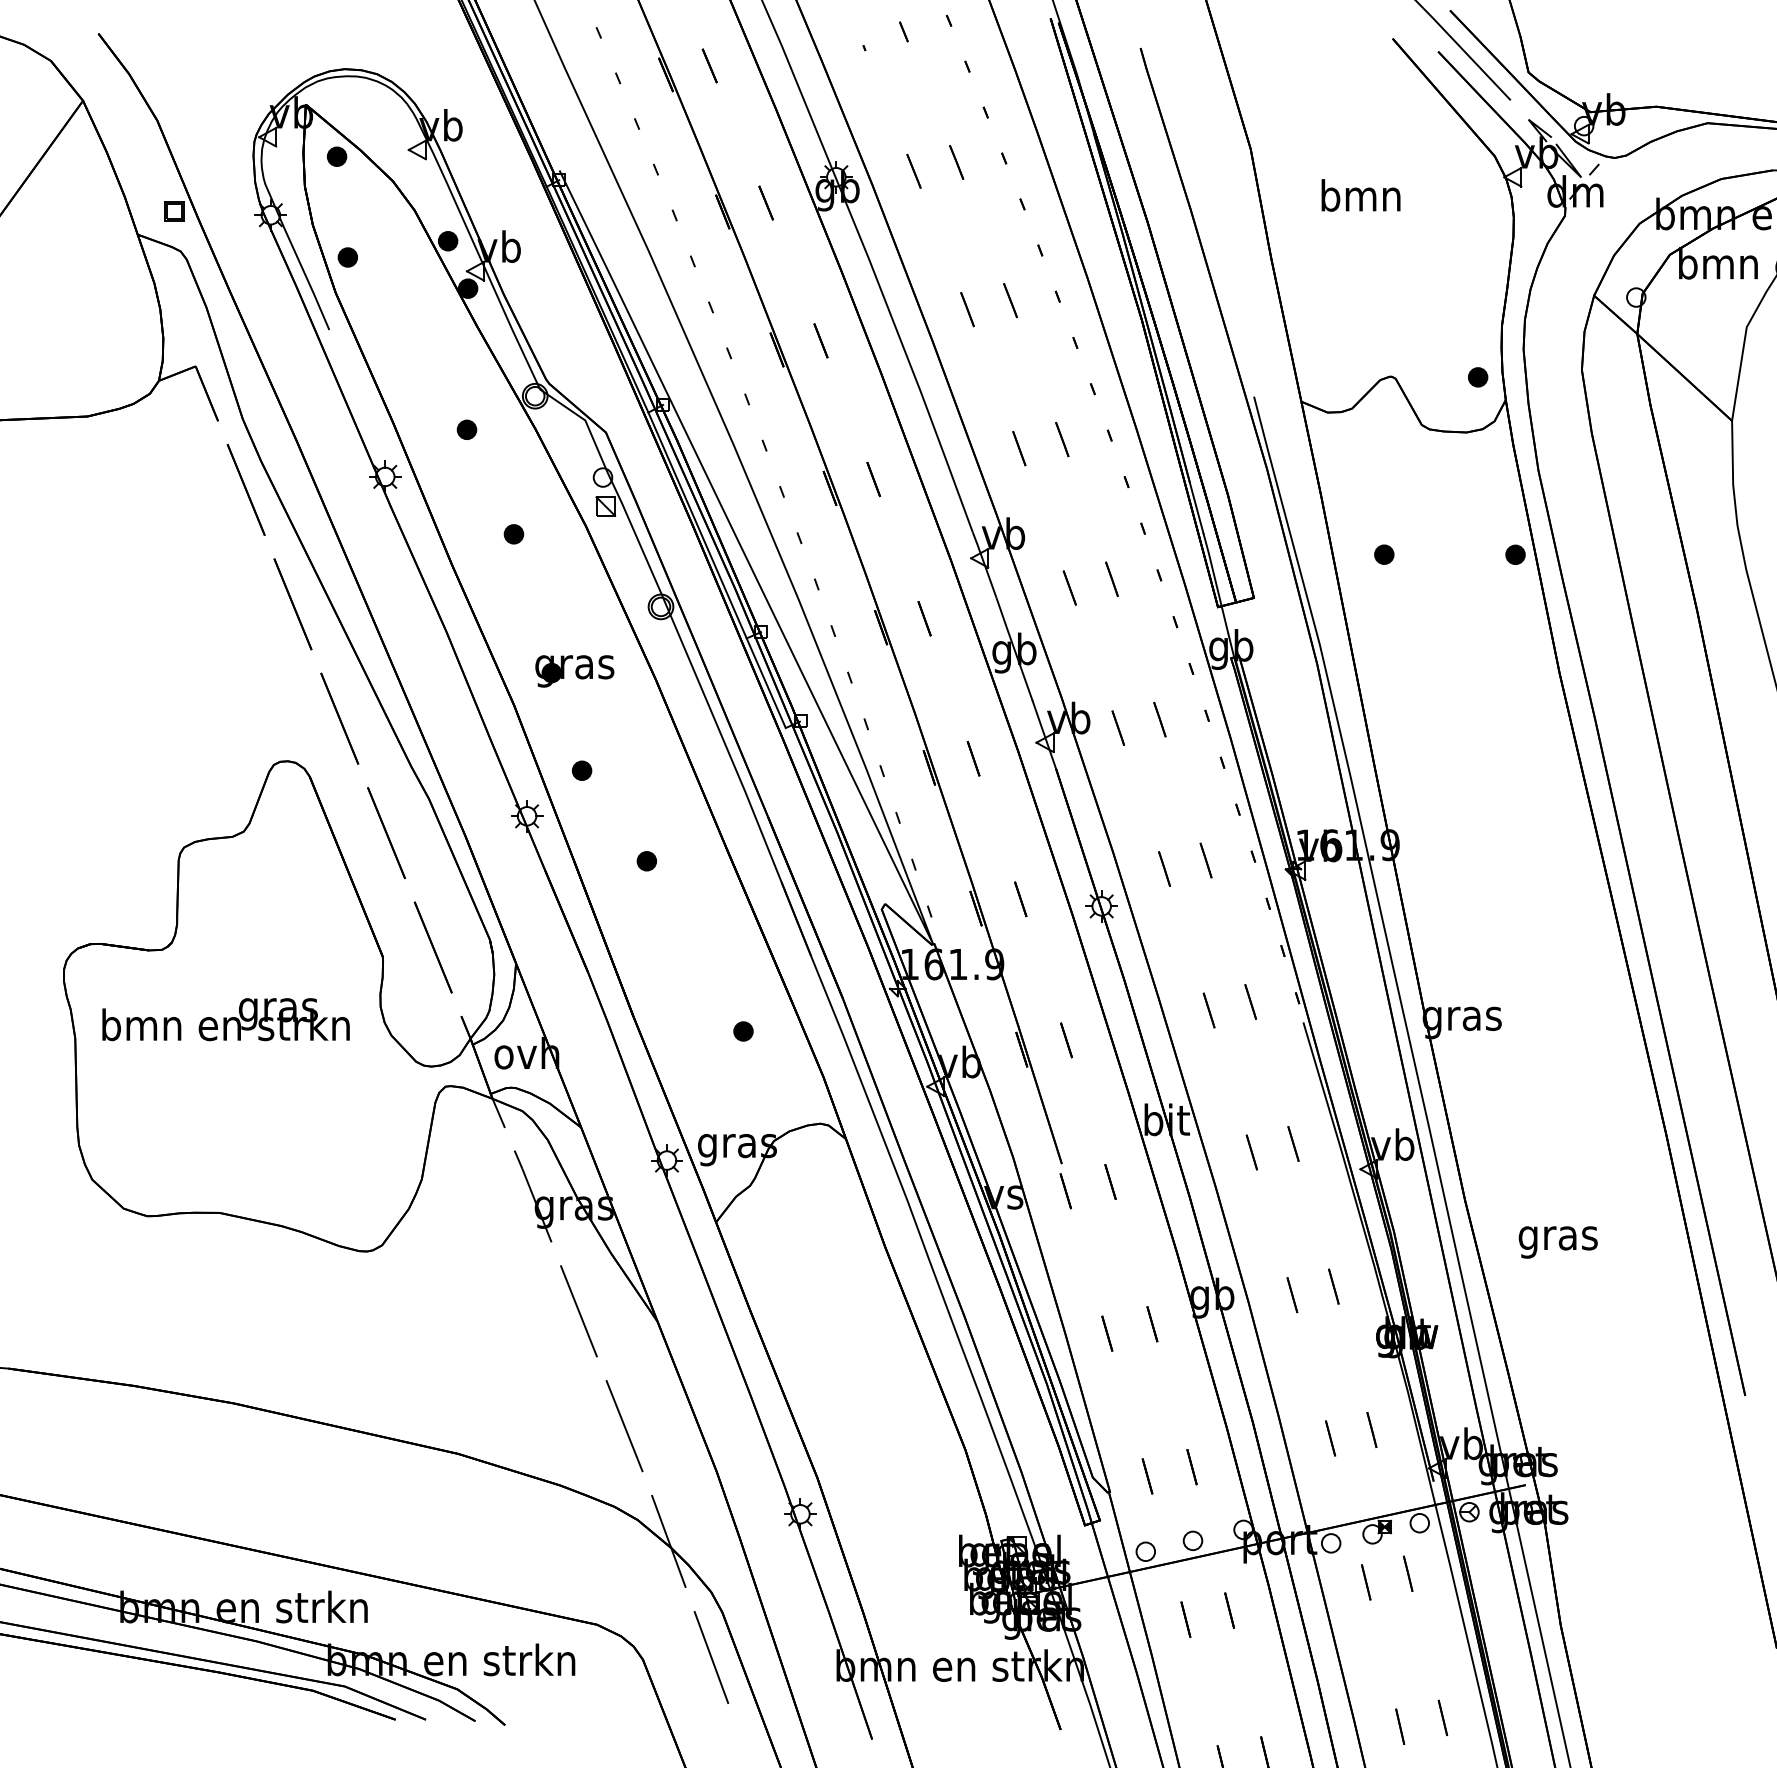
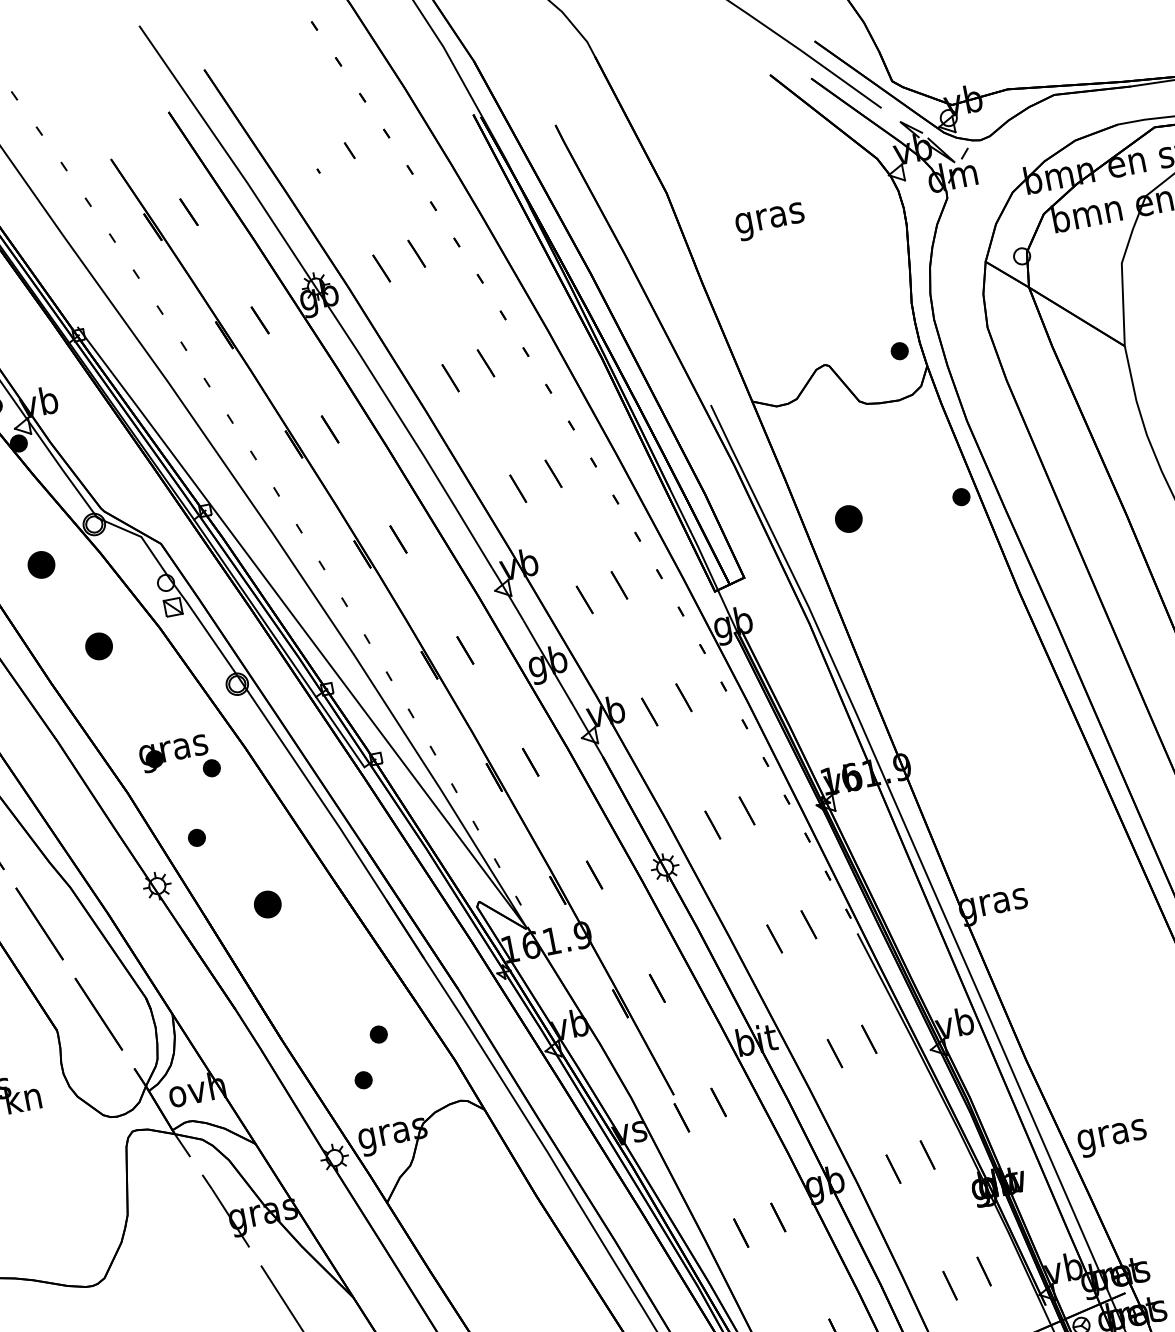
text: (1360, 199) -> (769, 218), bmn -> gras
part: (466, 429) -> (40, 564), size x1.6
part: (513, 534) -> (98, 646), size x1.6
part: (1384, 554) -> (849, 518), size x1.6
part: (613, 695) -> (211, 768), added
part: (646, 861) -> (267, 904), size x1.6
part: (716, 1079) -> (363, 1080), added
text: (1557, 1242) -> (1111, 1138), moved

